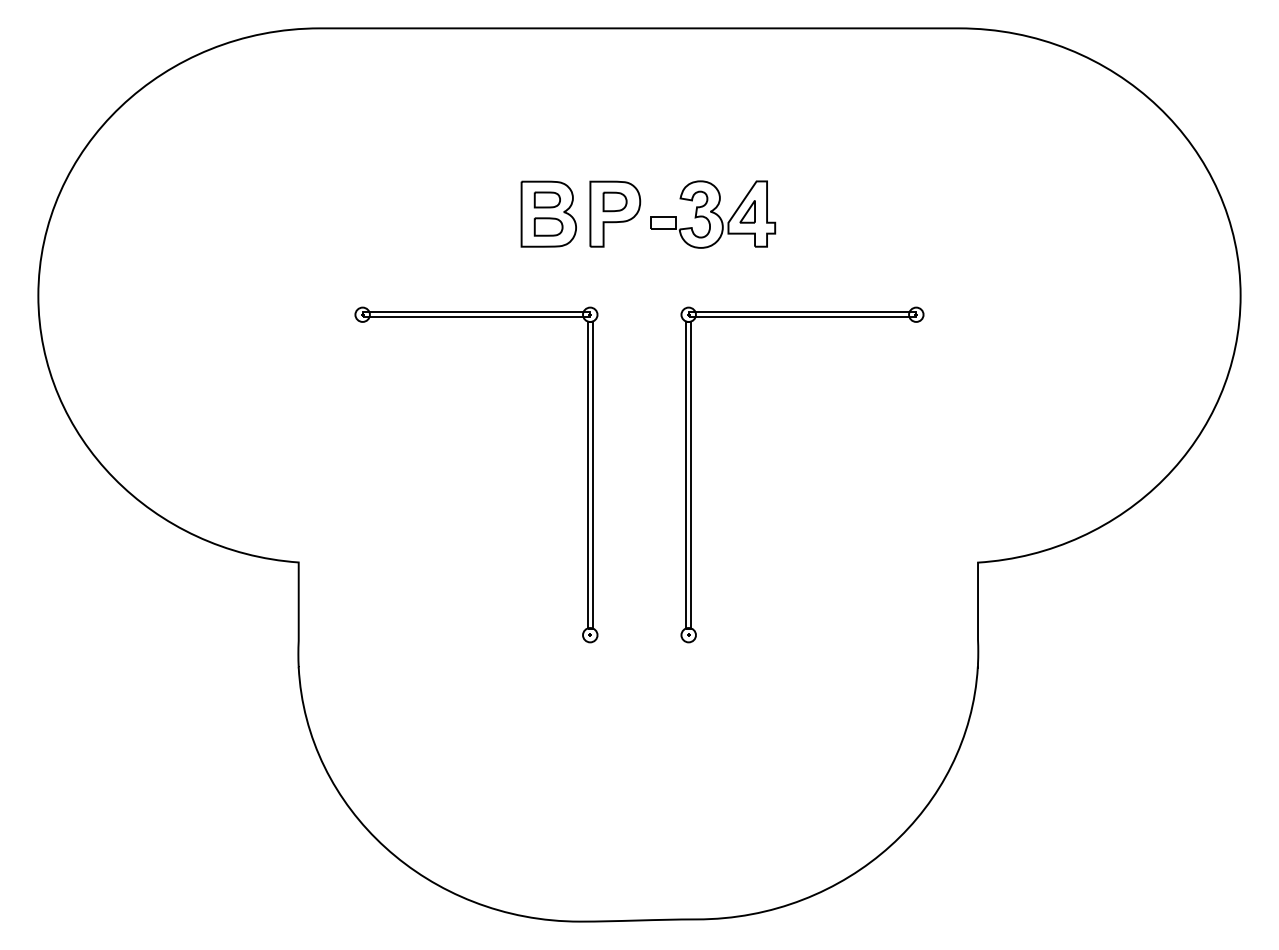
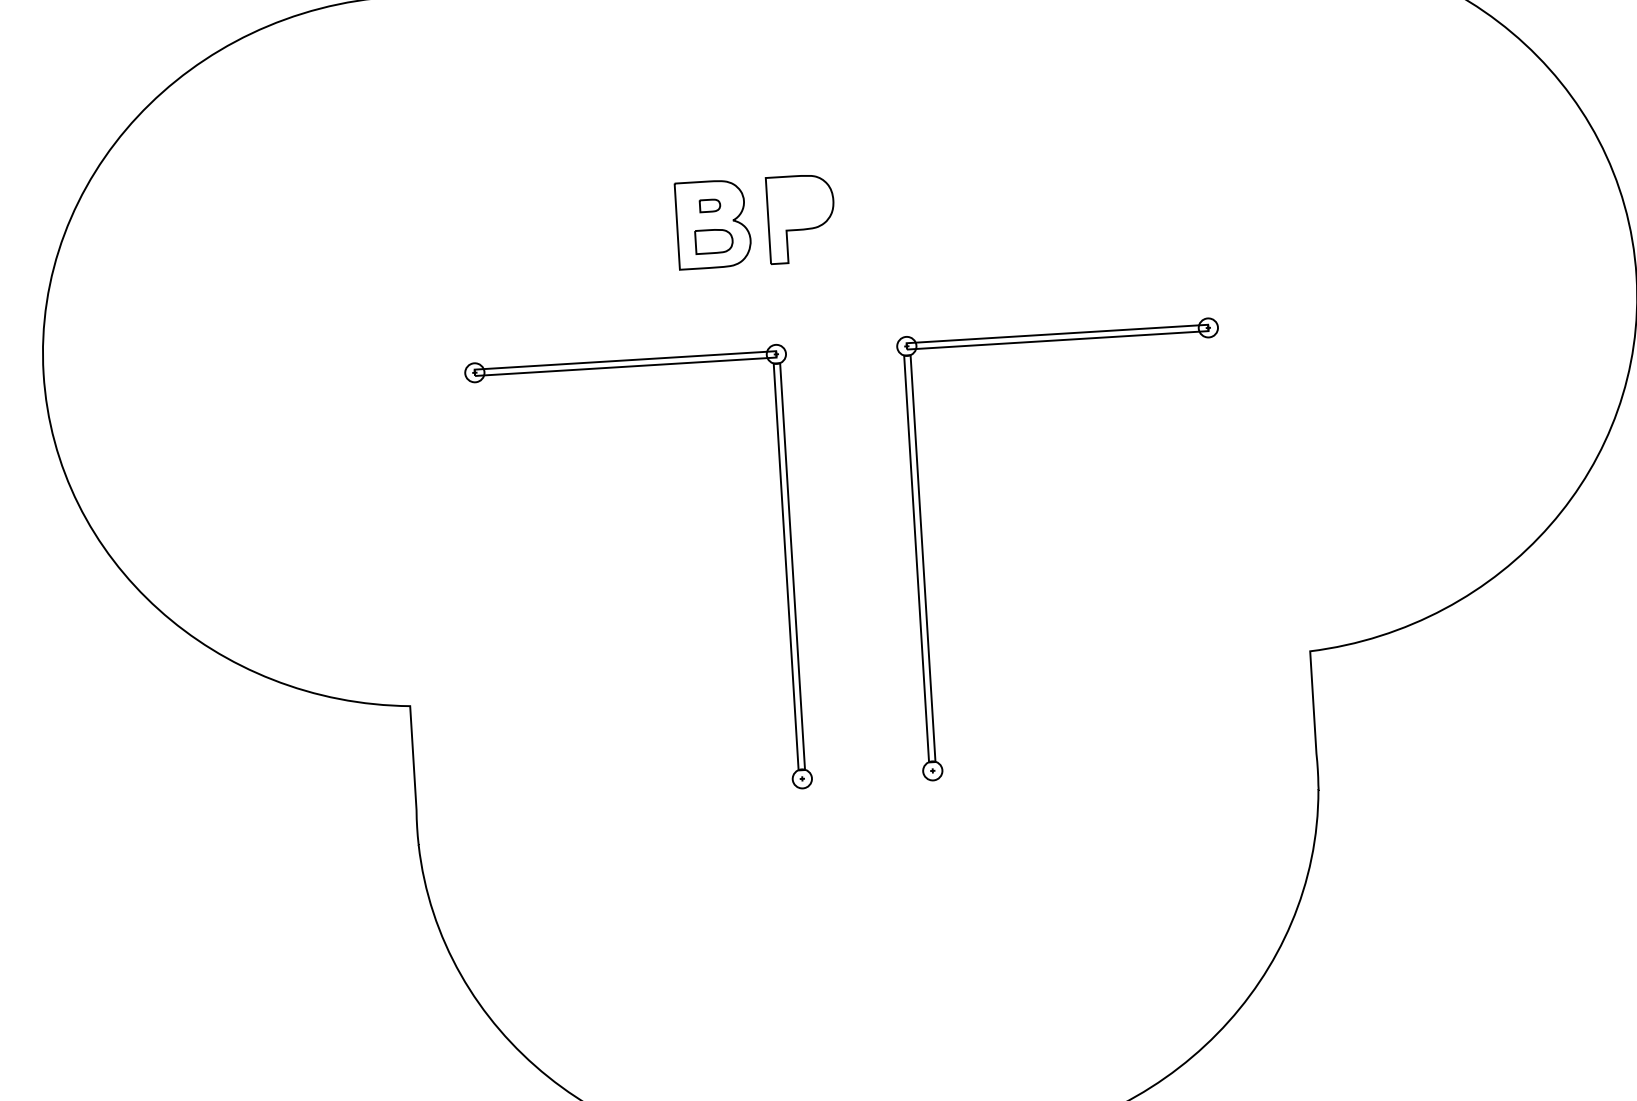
part: (546, 199) -> (709, 205), size x0.6
part: (614, 201) -> (799, 202), removed
part: (713, 214) -> (931, 211), removed

